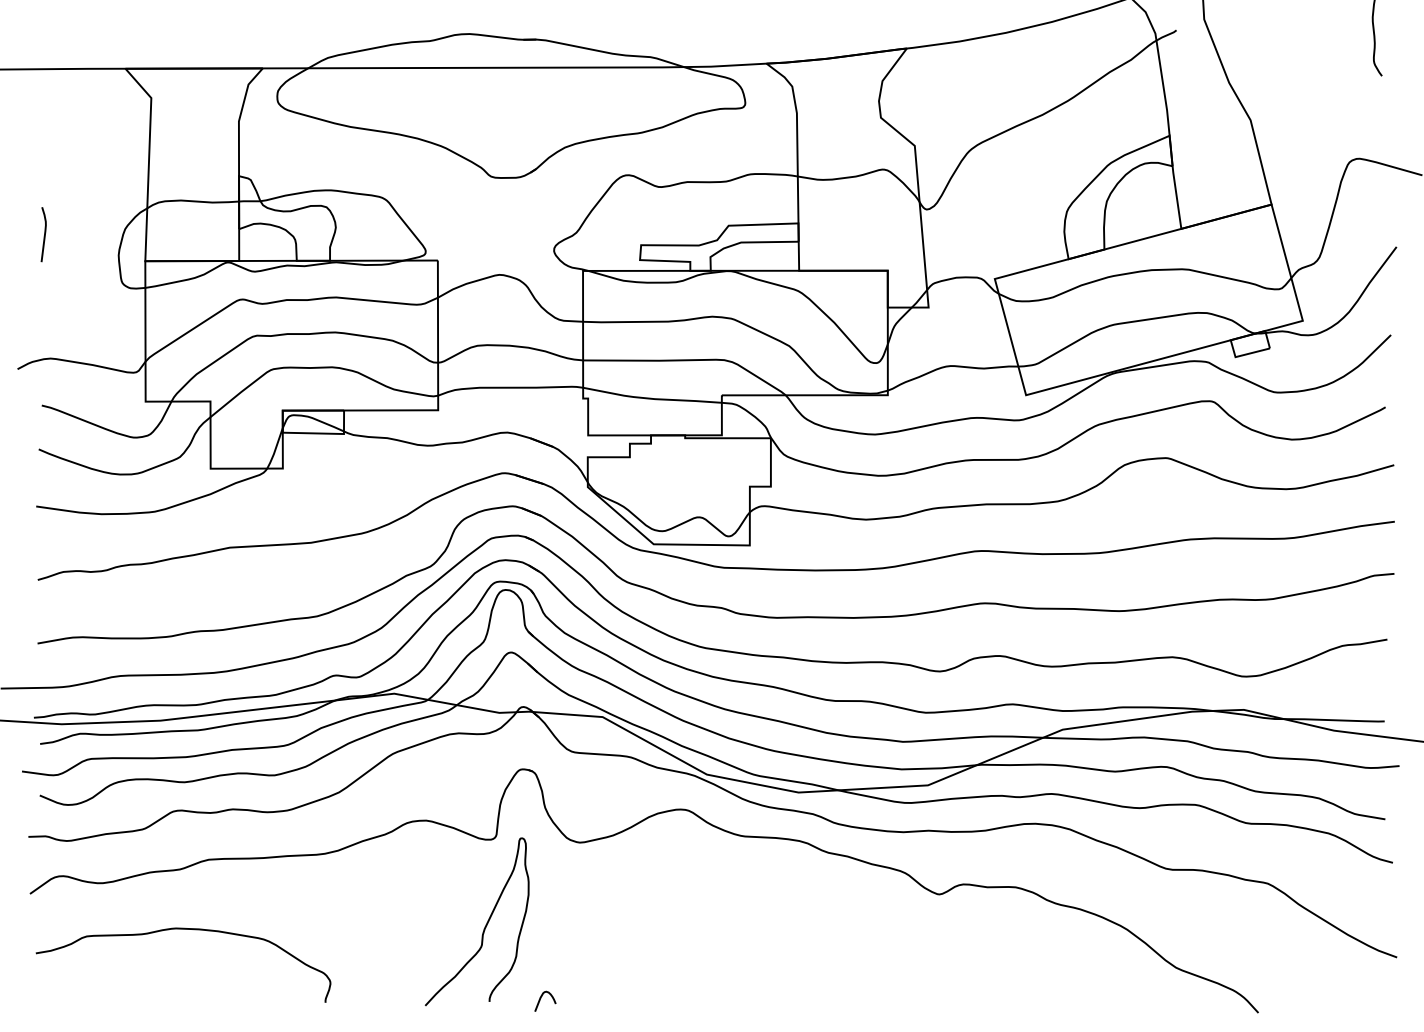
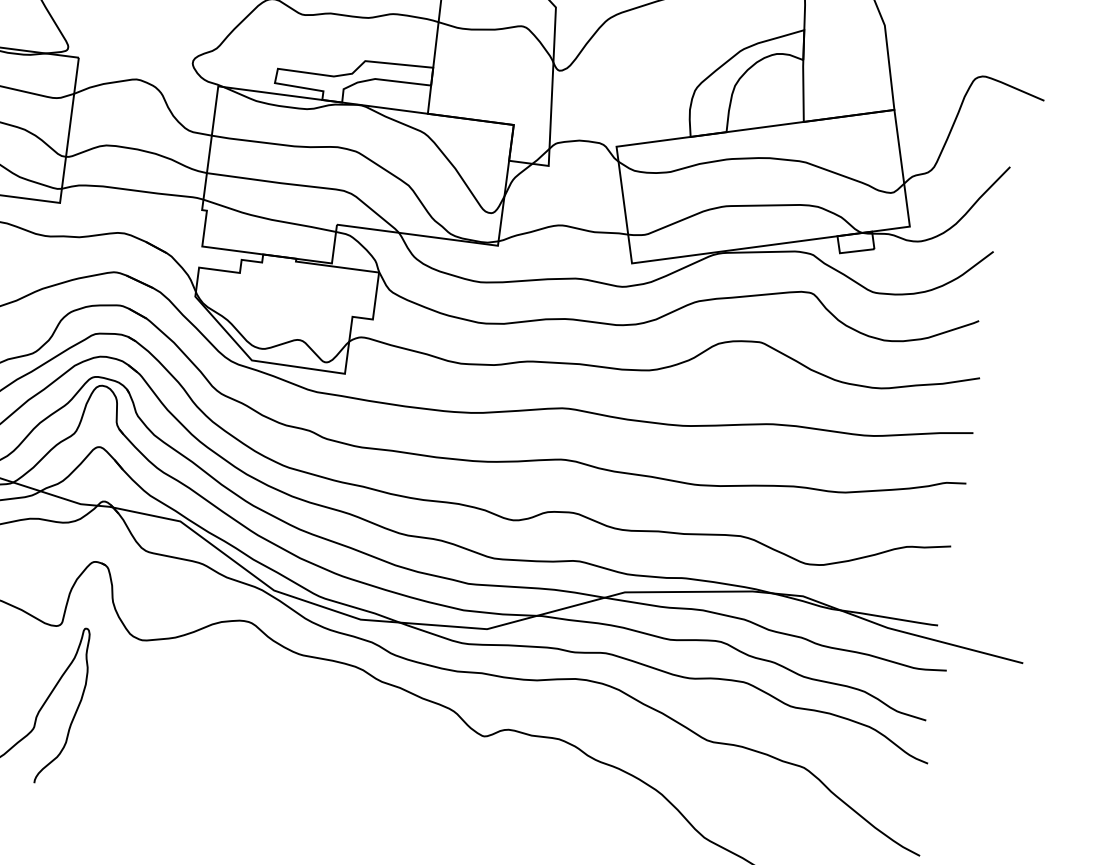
curve: (541, 998) -> (85, 786), removed

